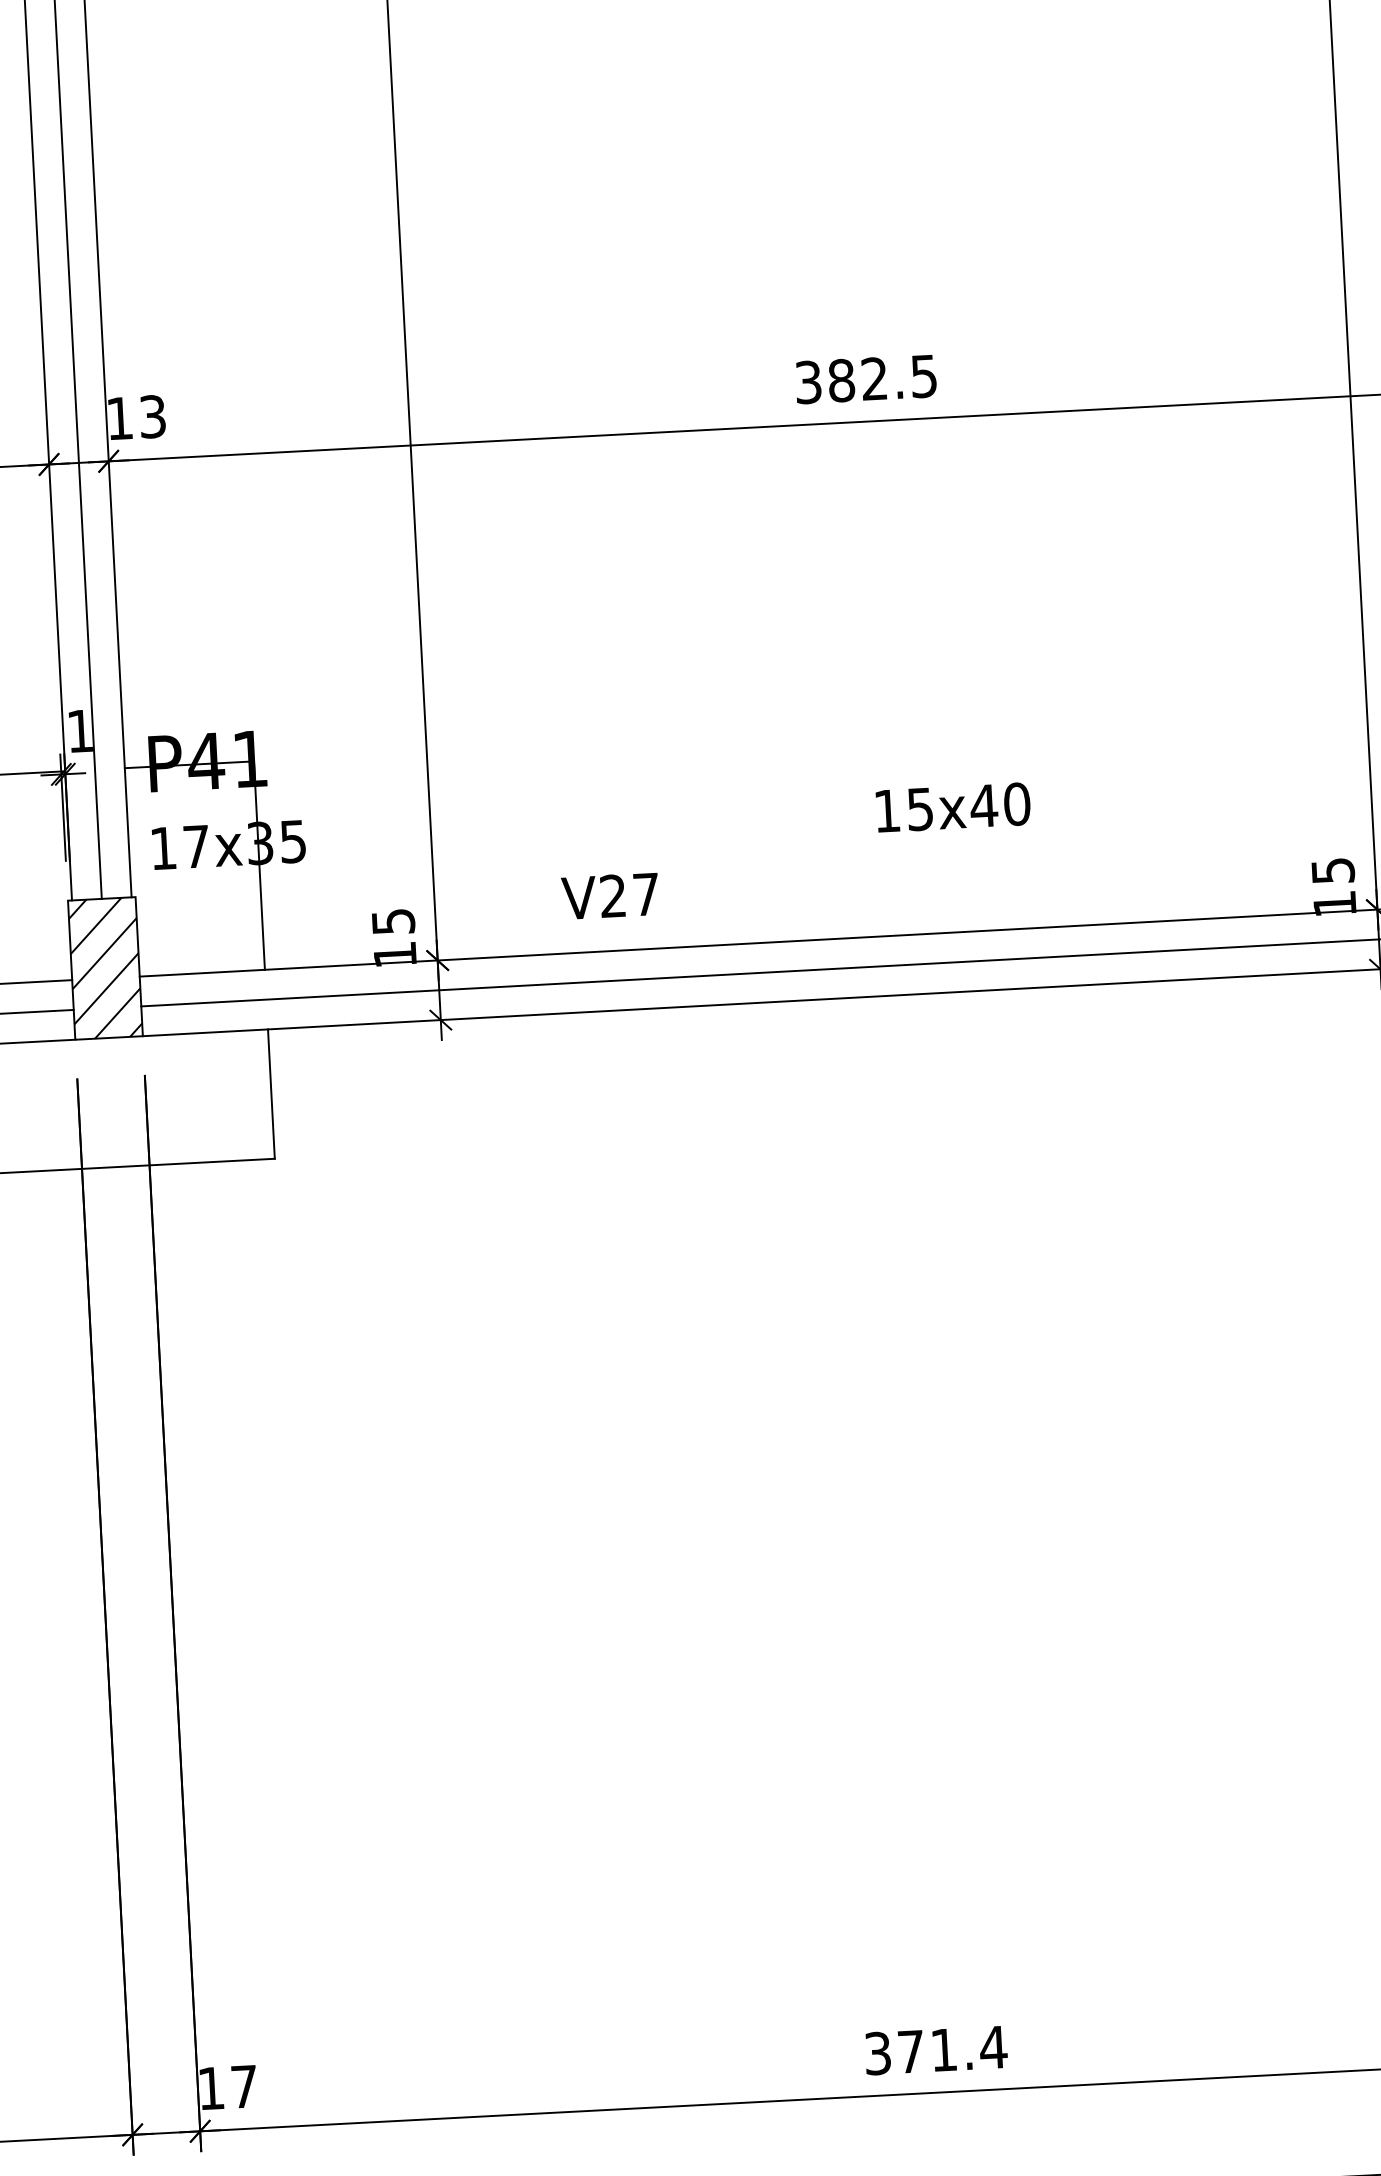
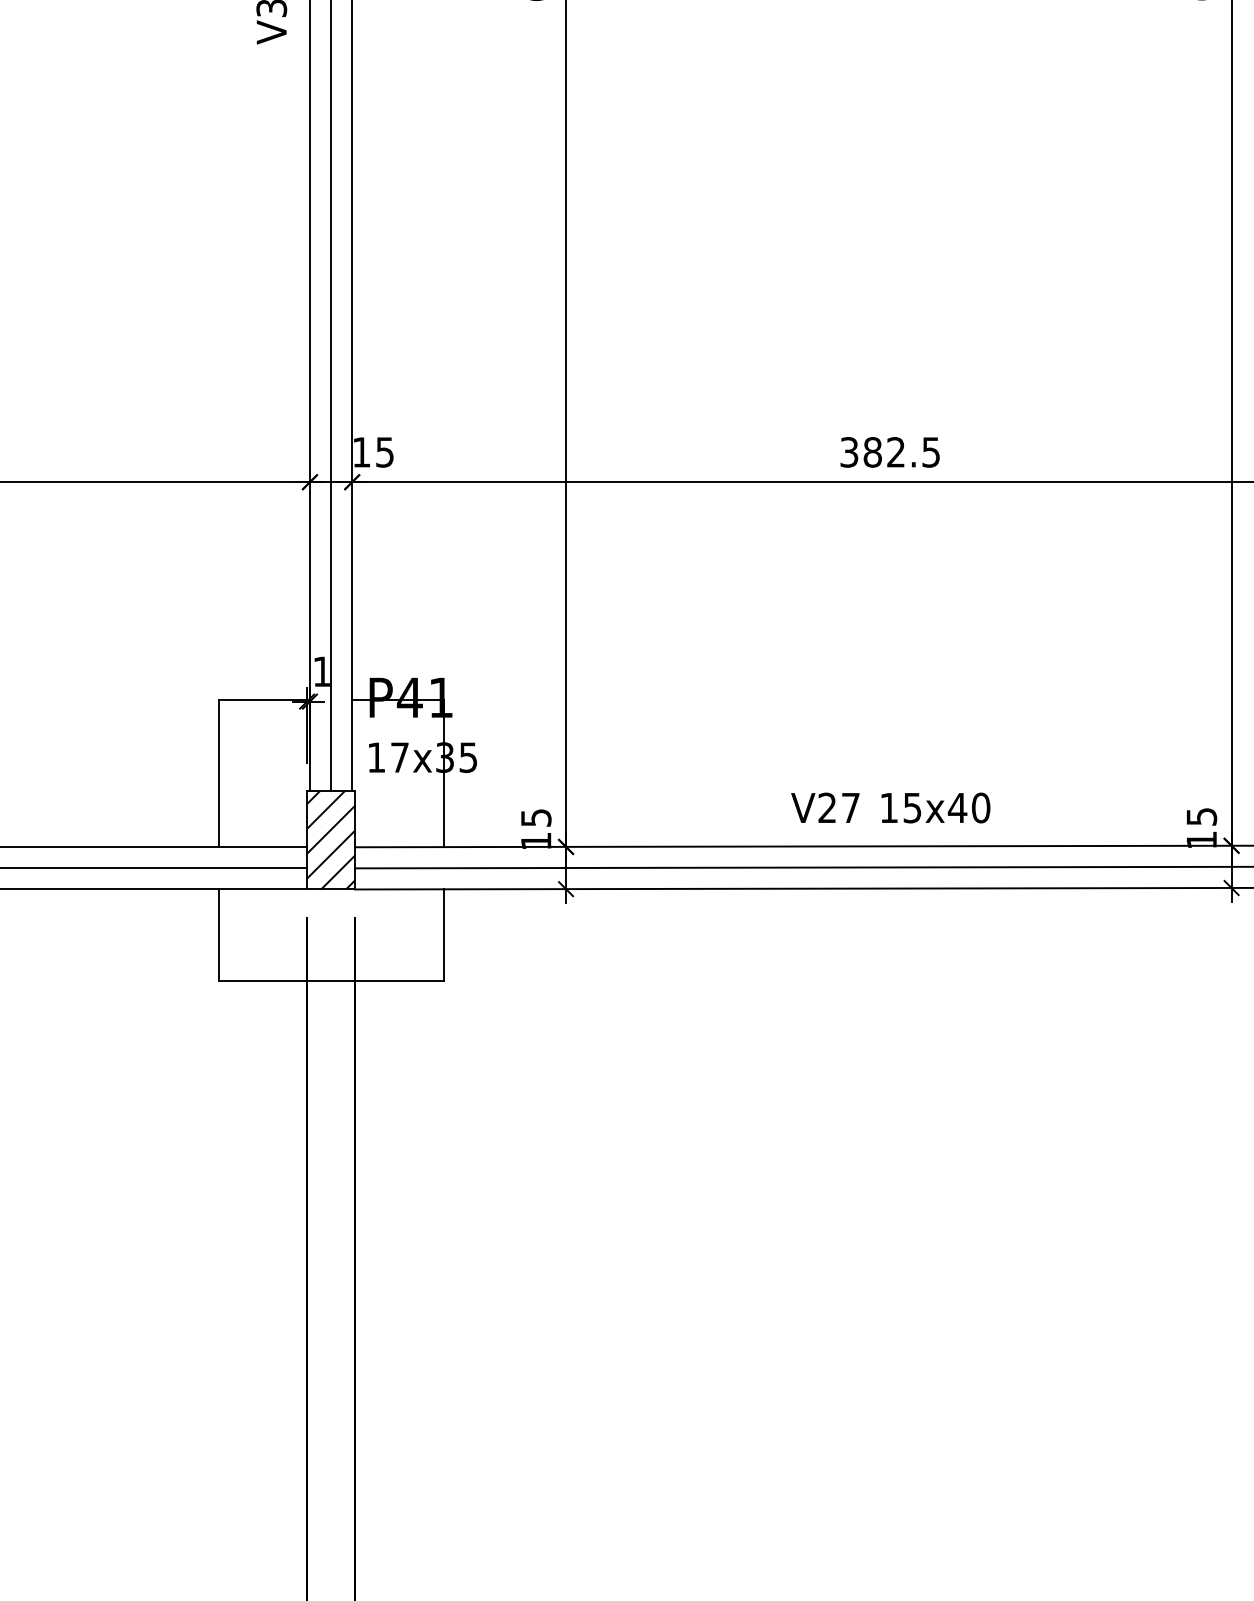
text: (152, 416) -> (384, 452), 13 -> 15
text: (952, 806) -> (935, 807), moved
text: (610, 895) -> (825, 807), moved

